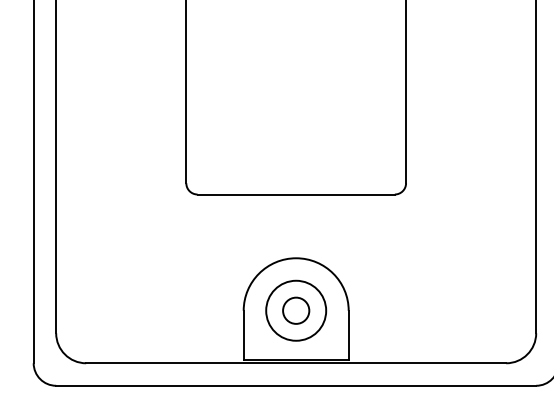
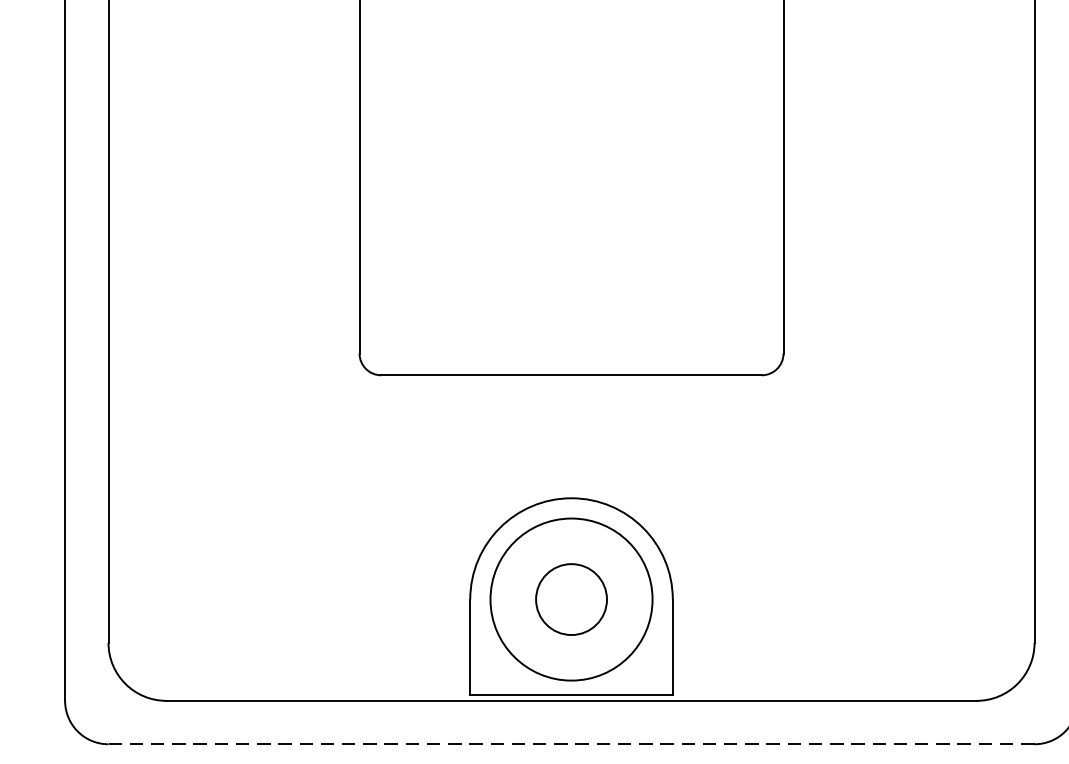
circle: (296, 310) -> (572, 599), size x1.4
circle: (296, 310) -> (572, 599), size x1.4
line: (295, 385) -> (570, 743), solid -> dashed

